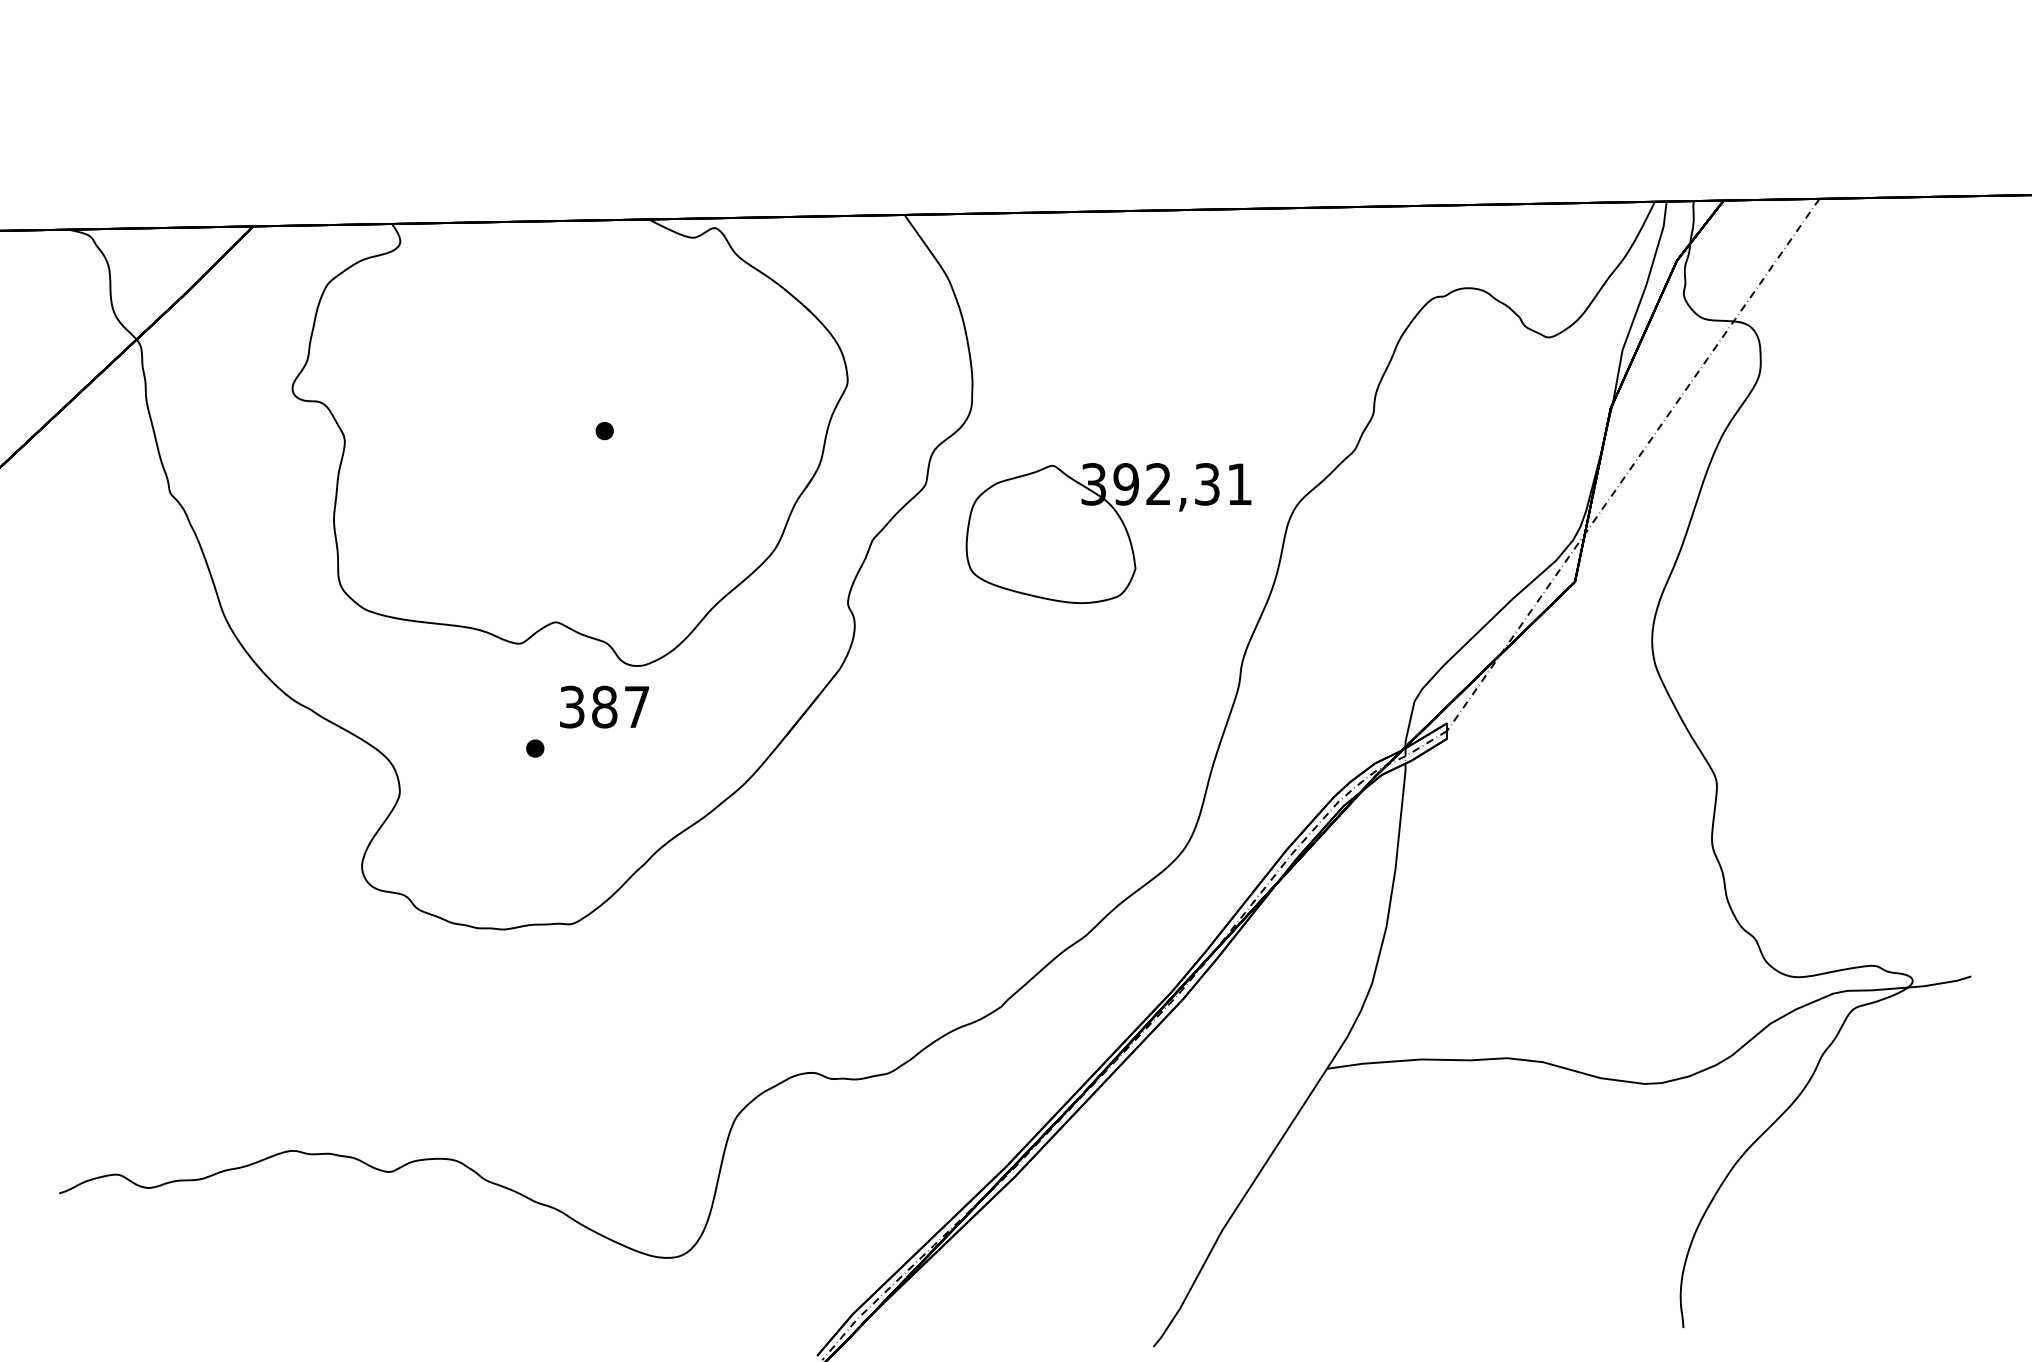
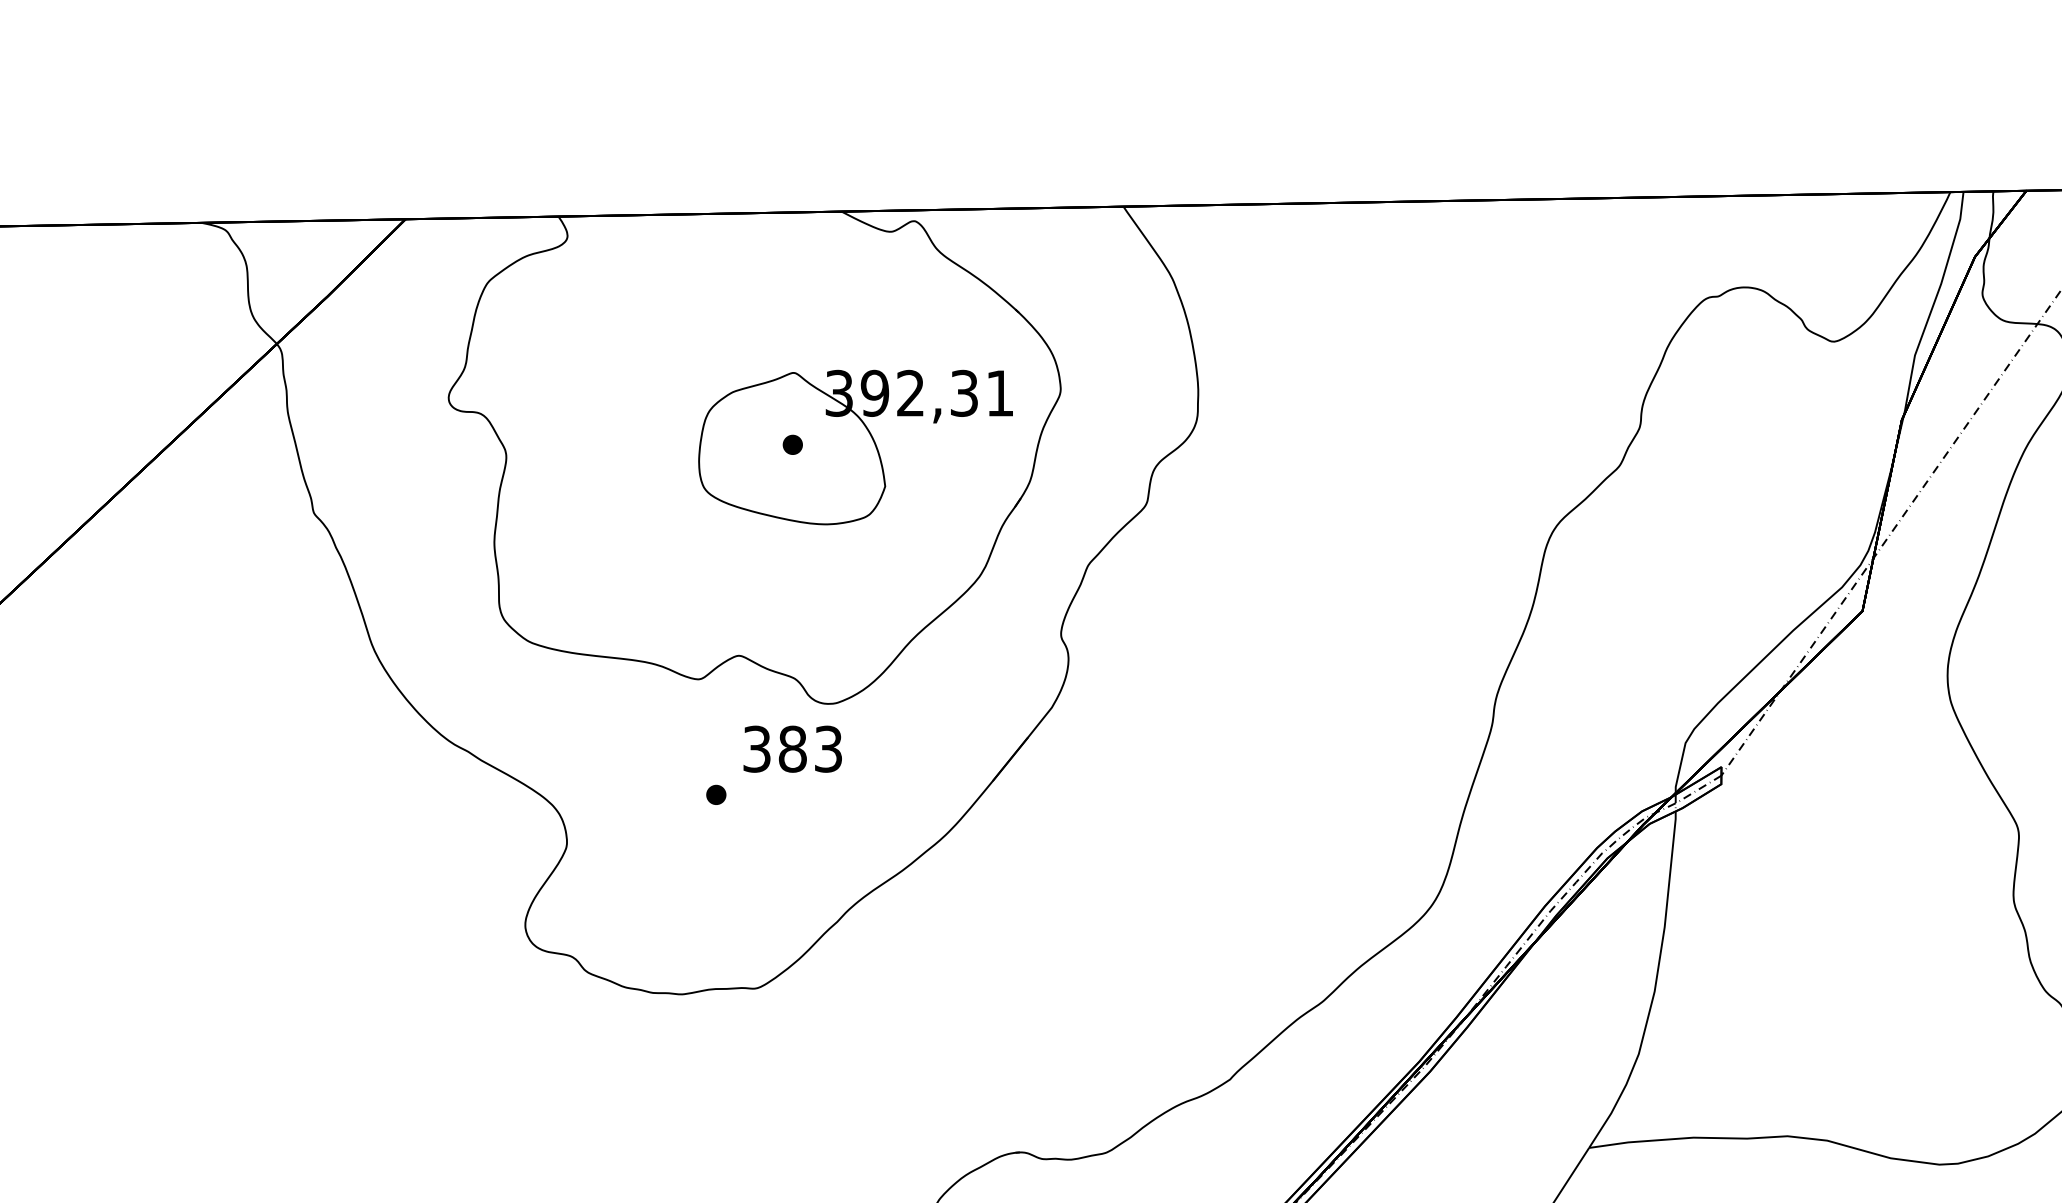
part: (1108, 533) -> (855, 447), moved
text: (636, 706) -> (827, 748), 387 -> 383

